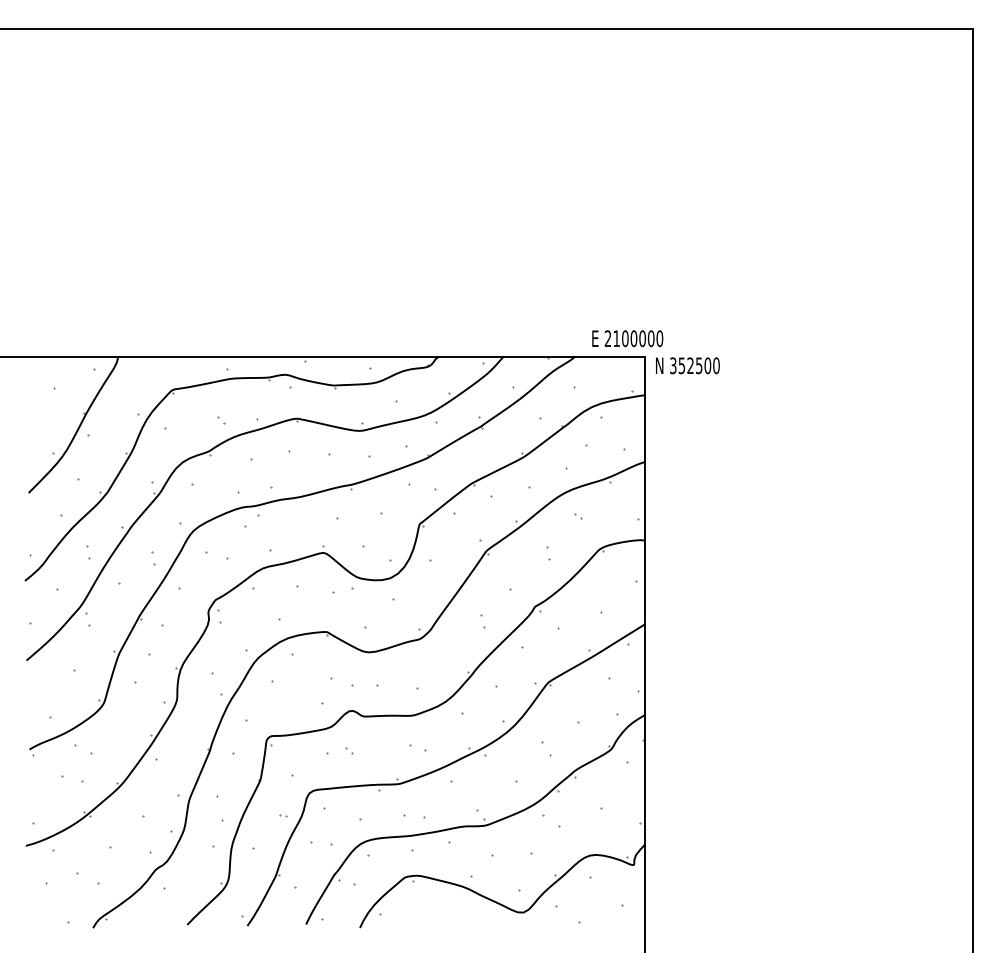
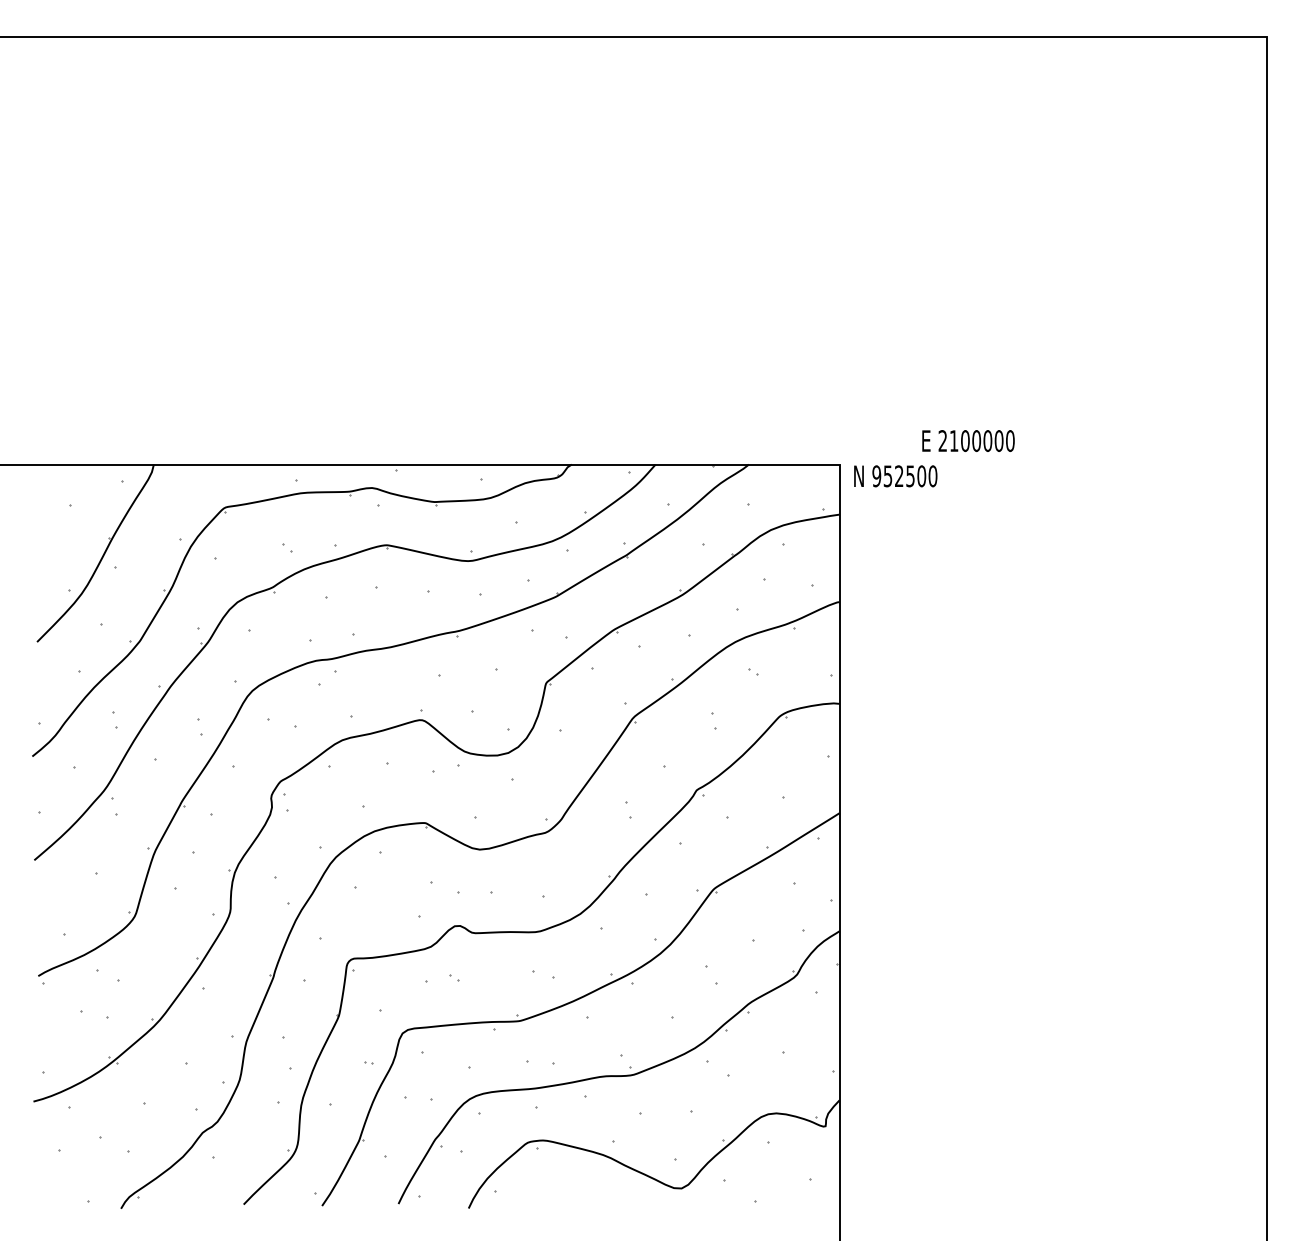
text: (627, 338) -> (968, 440), moved
text: (673, 365) -> (877, 475), 352500 -> 952500

